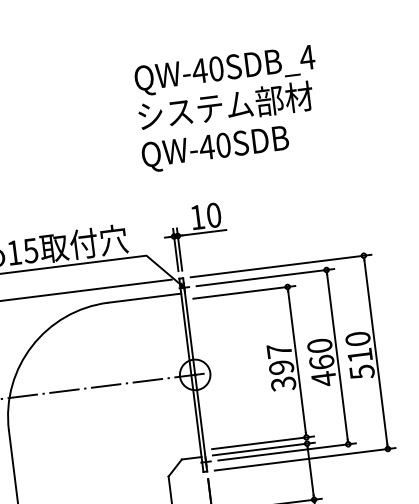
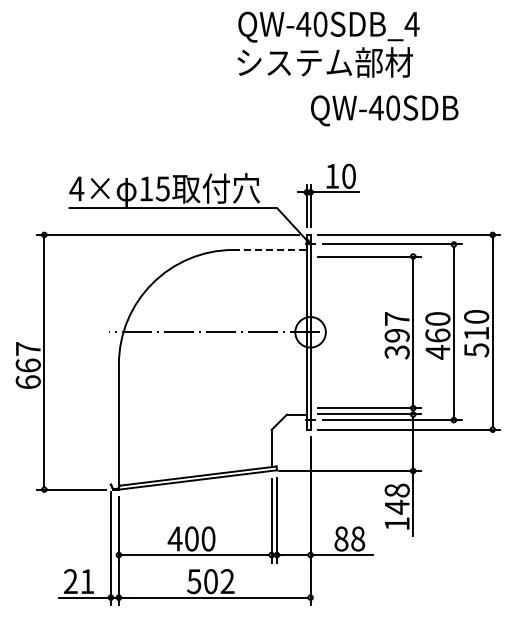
text: (226, 87) -> (328, 44), moved
text: (215, 148) -> (384, 110), moved
line: (145, 297) -> (270, 249), solid -> dashed

